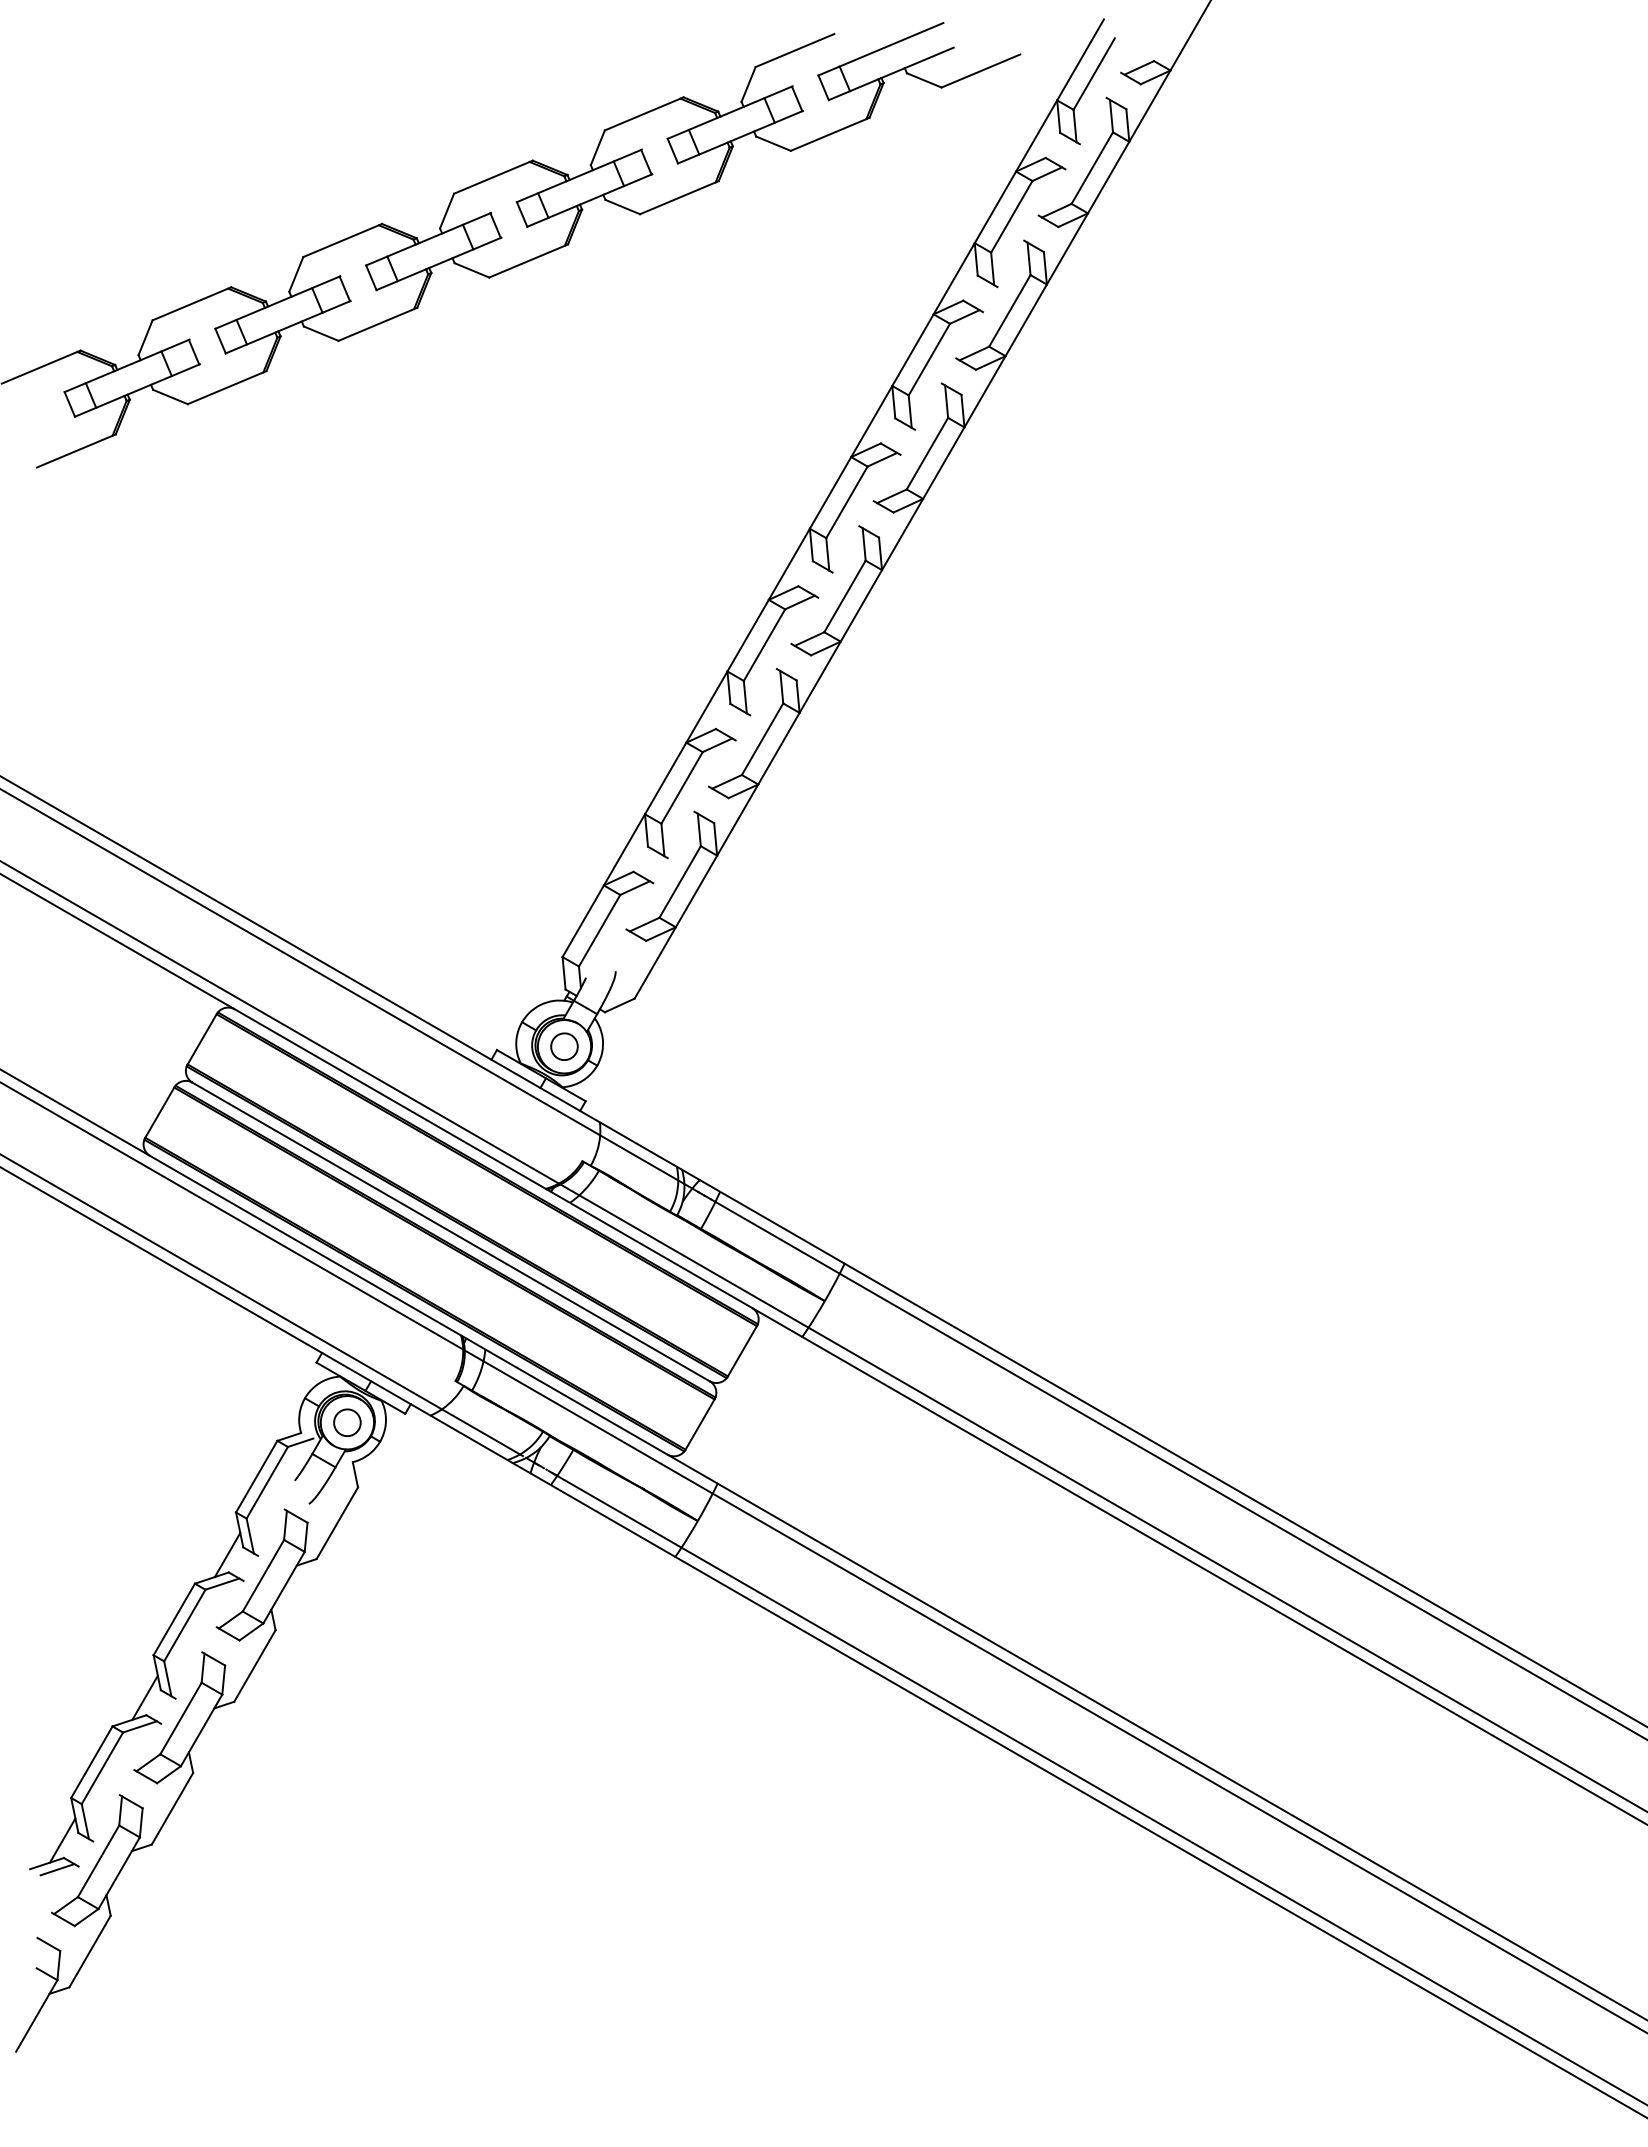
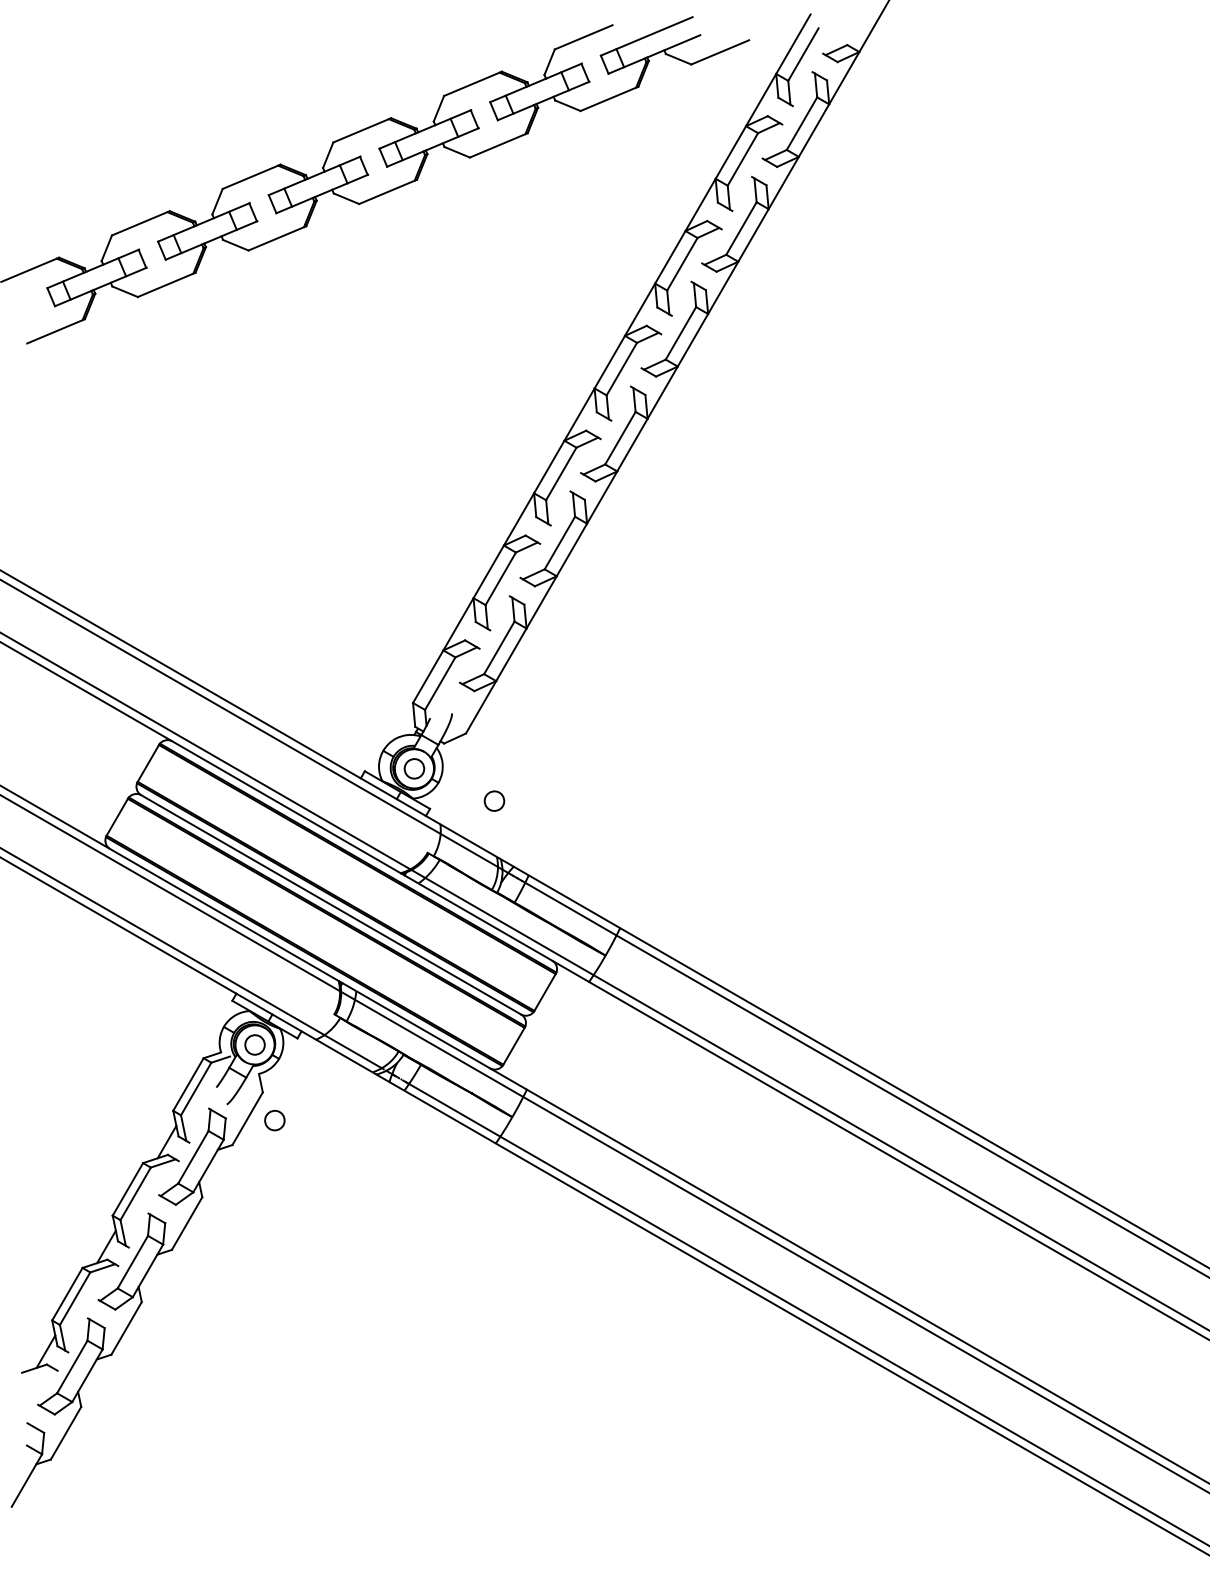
part: (673, 1090) -> (494, 800), added
part: (374, 1525) -> (274, 1120), added
line: (57, 1869) -> (42, 1373), removed

